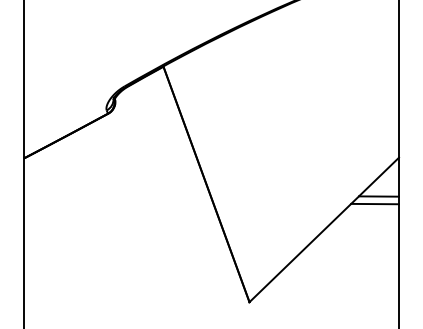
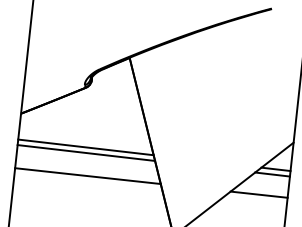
line: (116, 194) -> (85, 147), added
line: (118, 201) -> (86, 152), added
line: (123, 233) -> (87, 176), added
line: (359, 233) -> (258, 194), added

